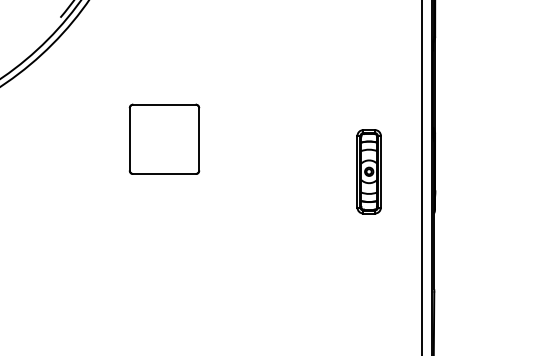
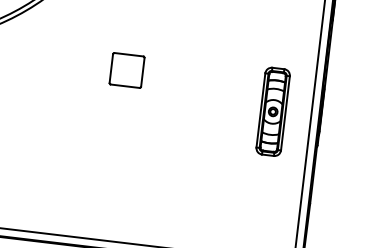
part: (164, 138) -> (127, 69), size x0.62
part: (368, 171) -> (272, 111), size x1.43

